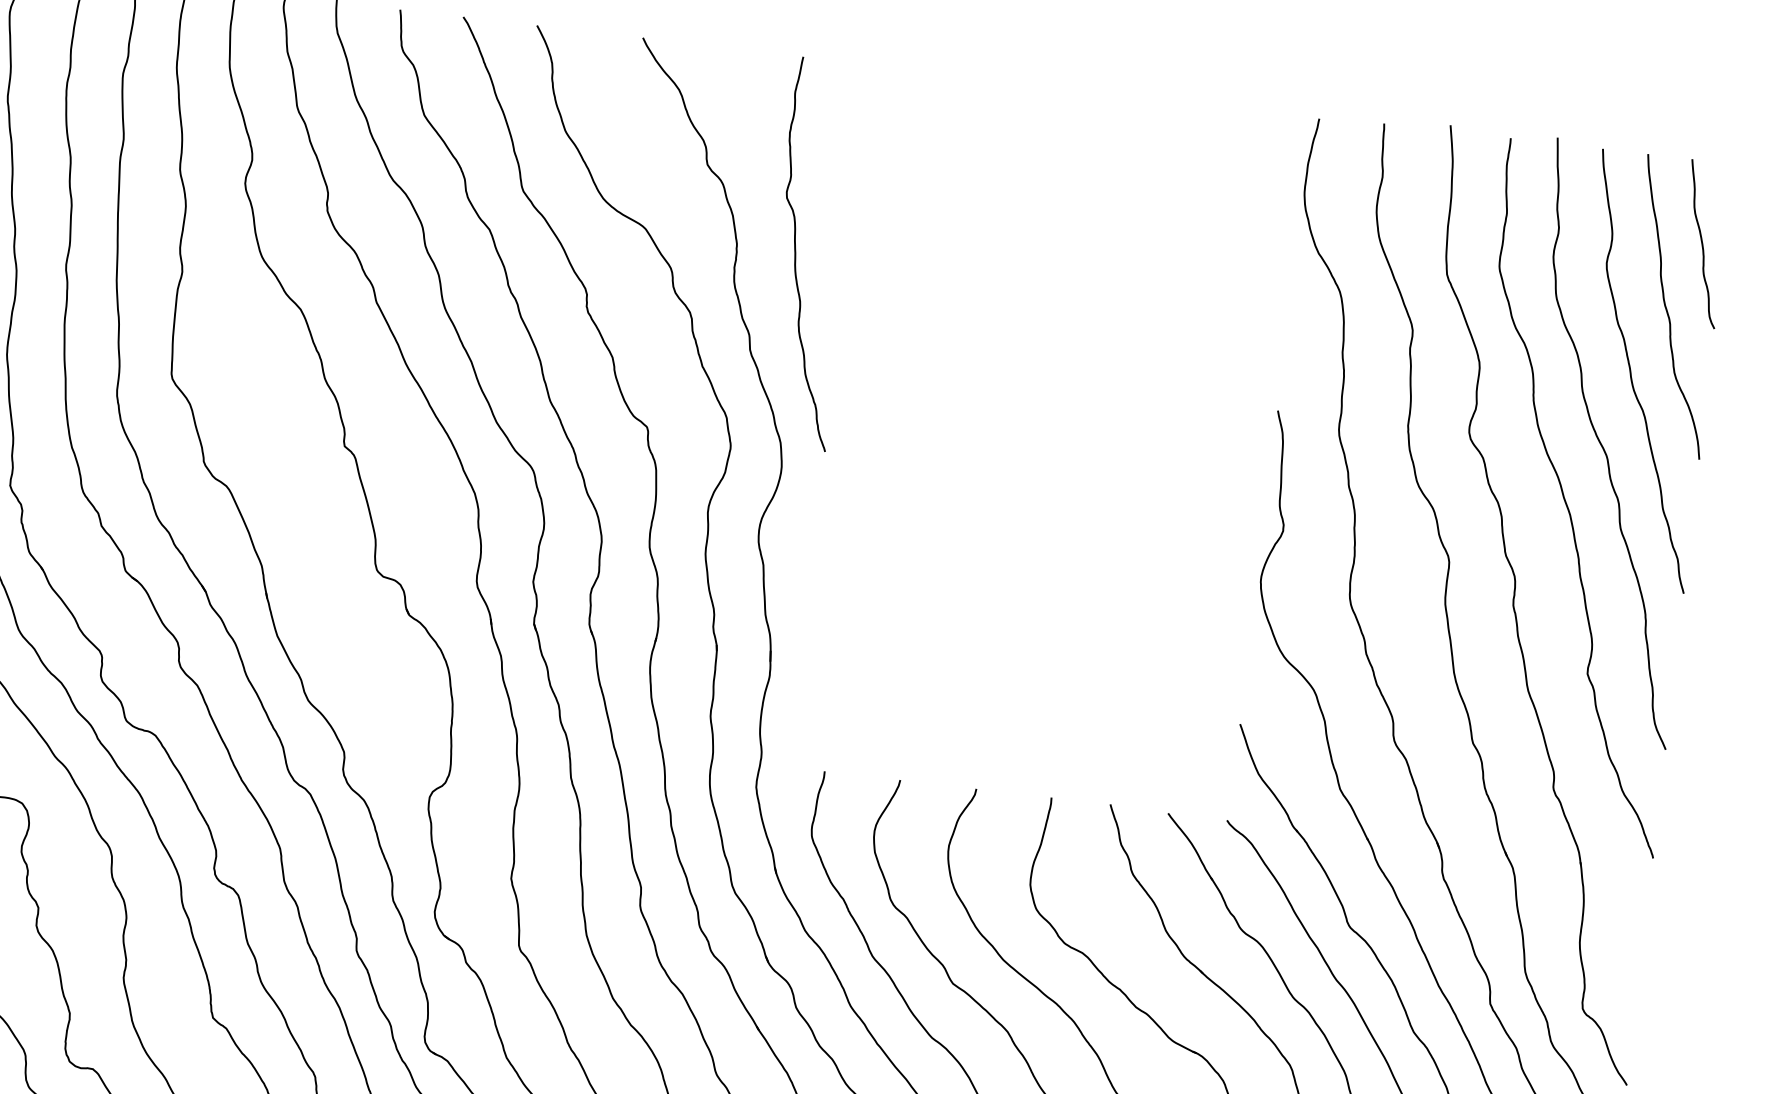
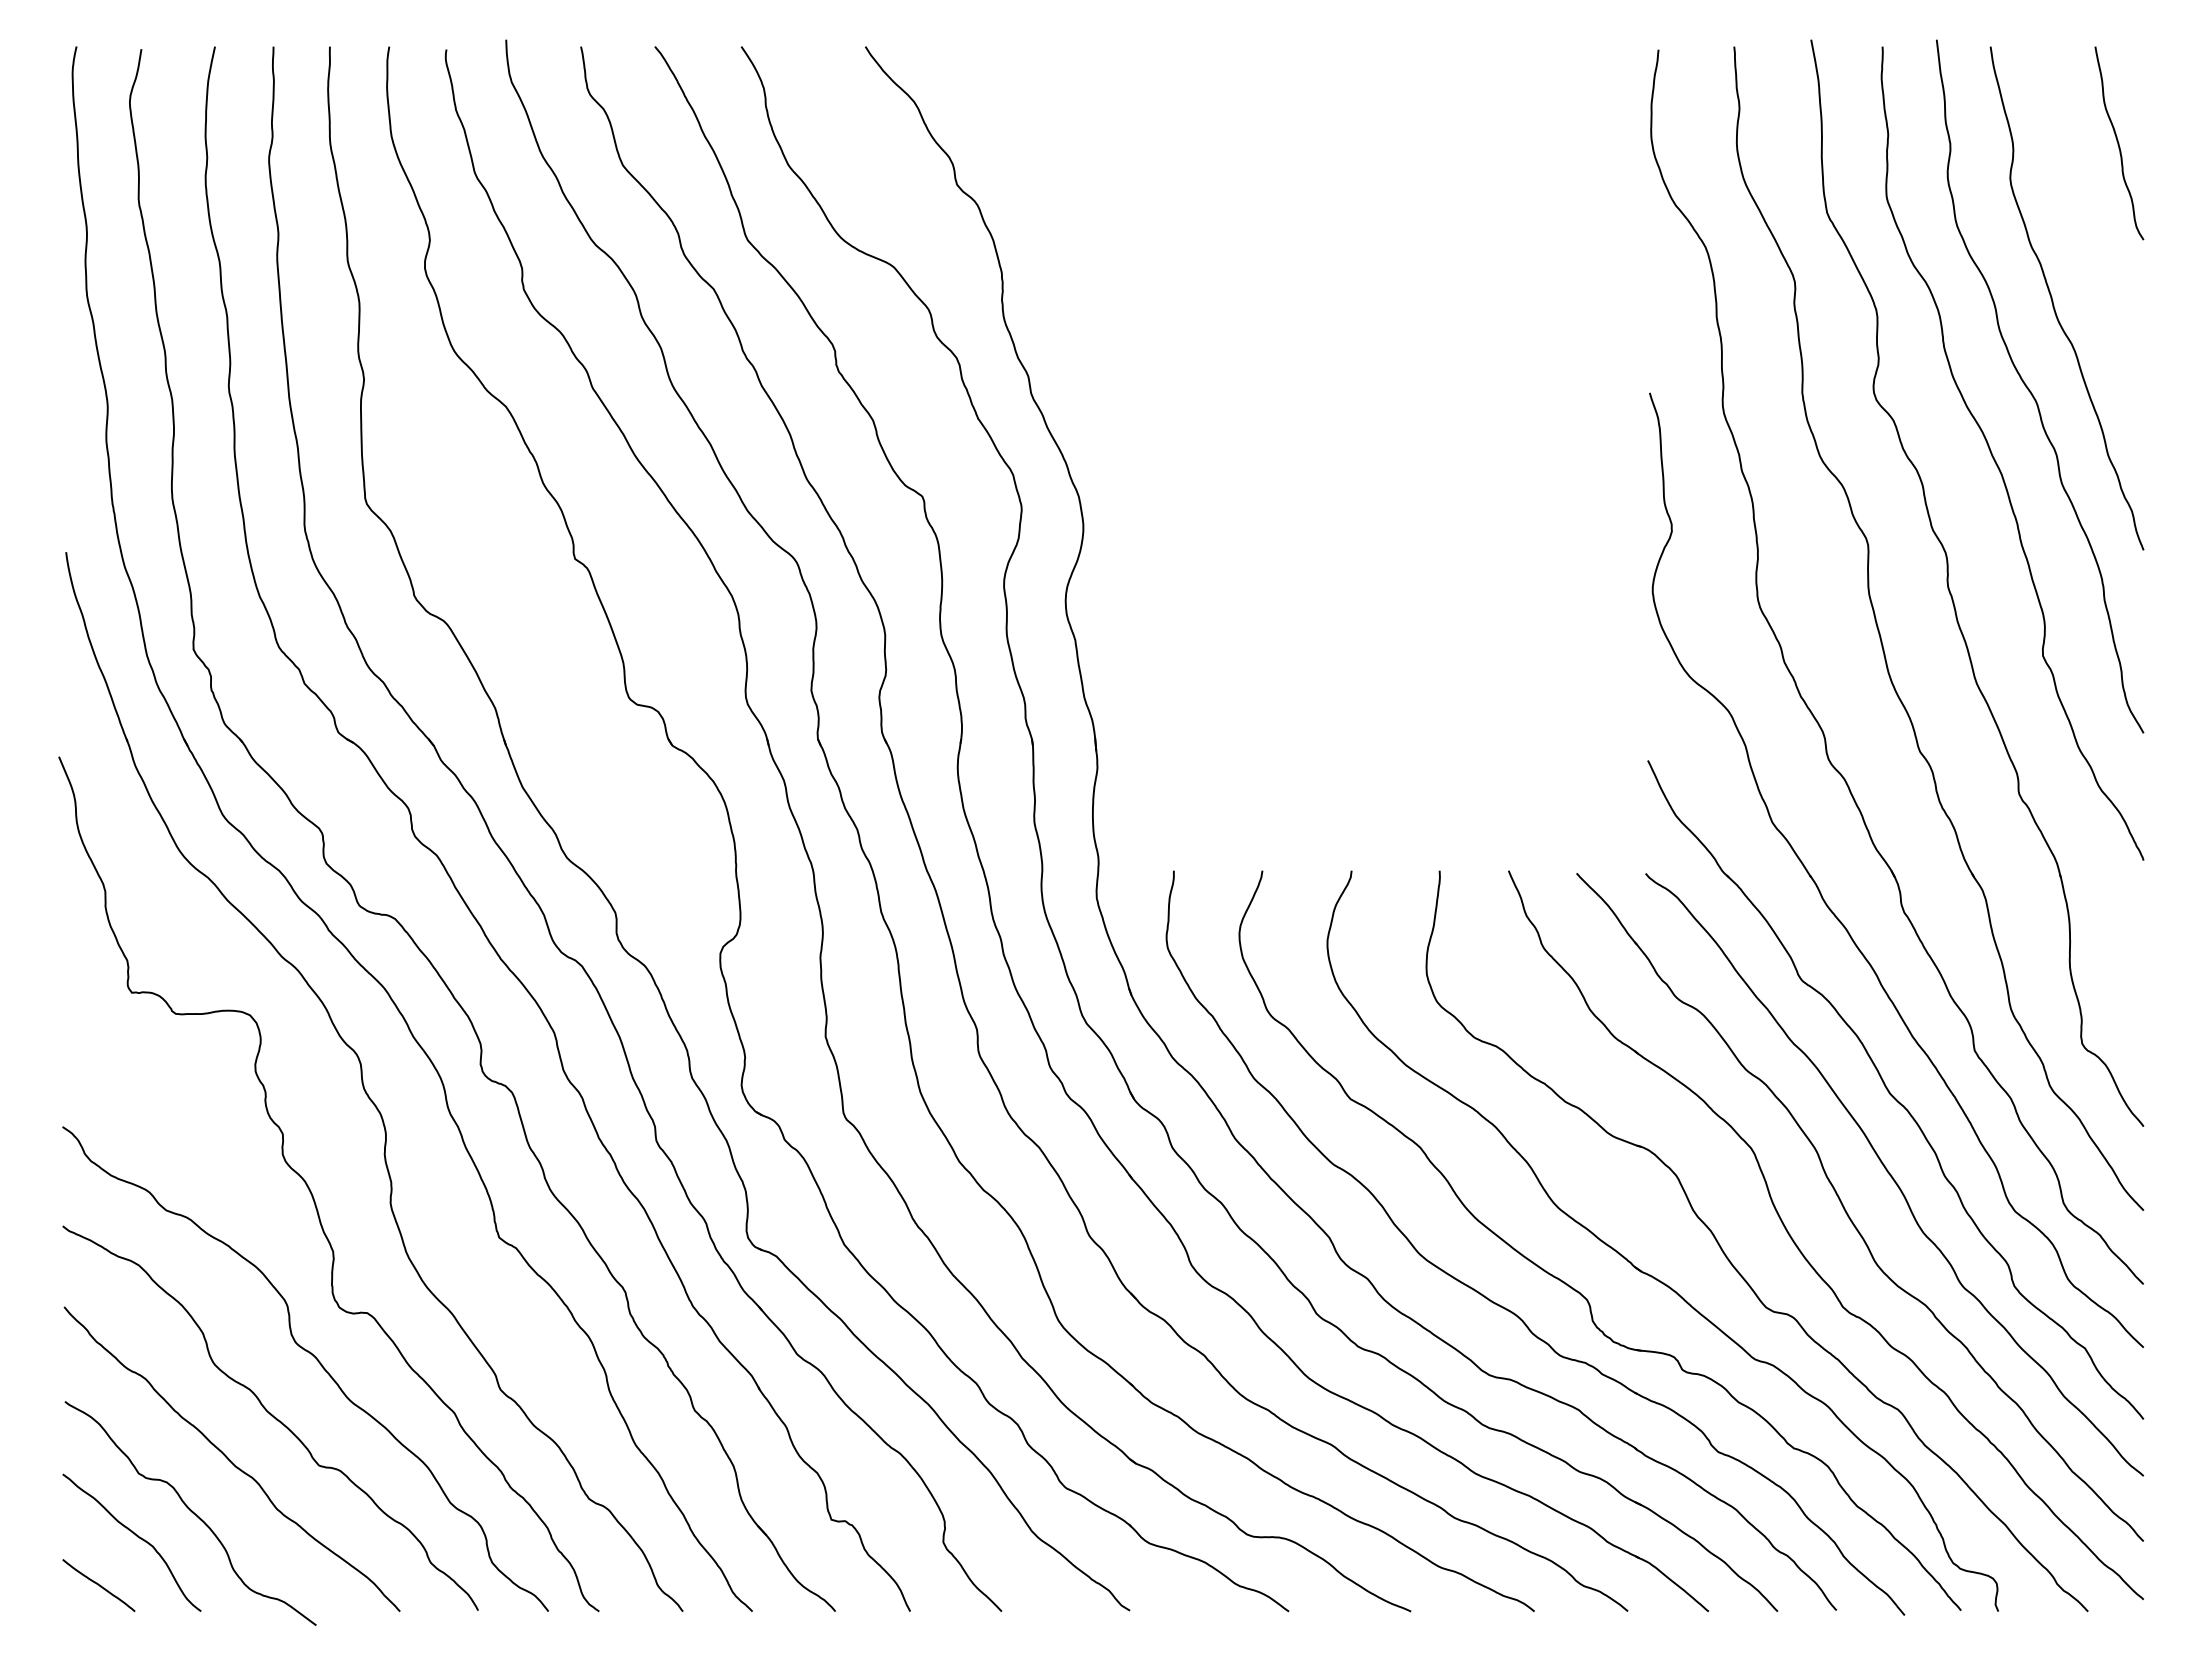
curve: (796, 252) -> (1071, 274), removed
curve: (1667, 309) -> (2086, 223), removed

